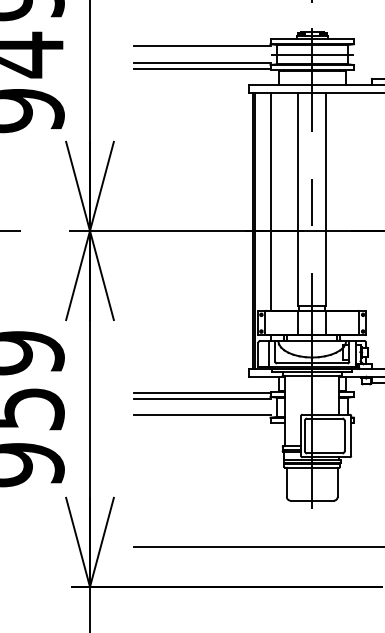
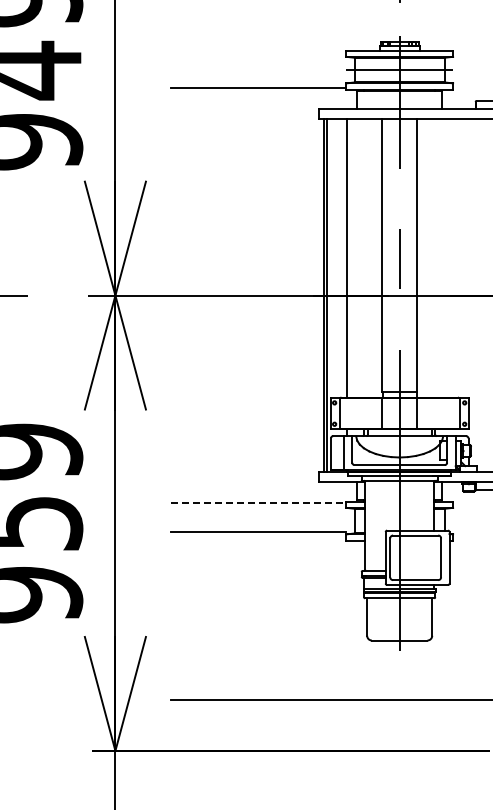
line: (201, 46) -> (258, 59), removed
line: (201, 62) -> (258, 80), removed
line: (202, 393) -> (259, 503), solid -> dashed
line: (201, 398) -> (258, 510), removed

